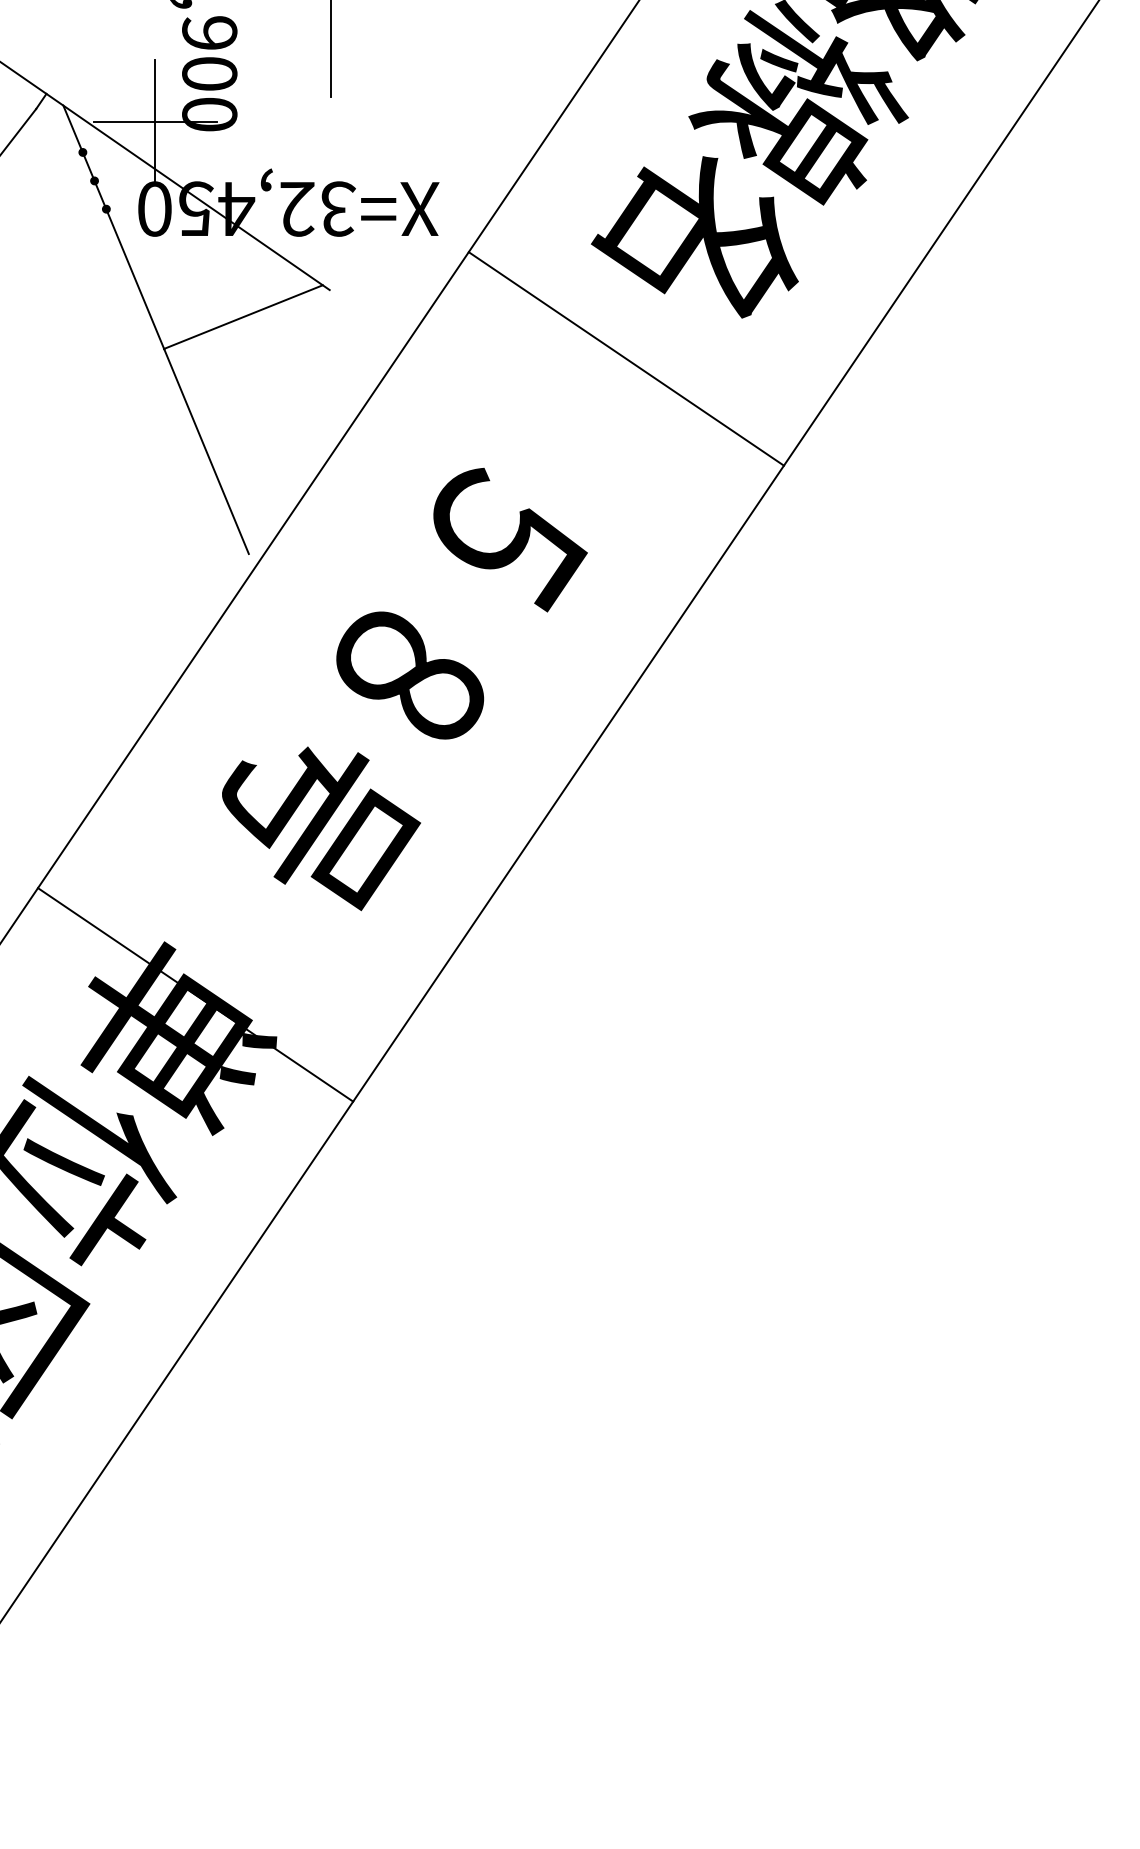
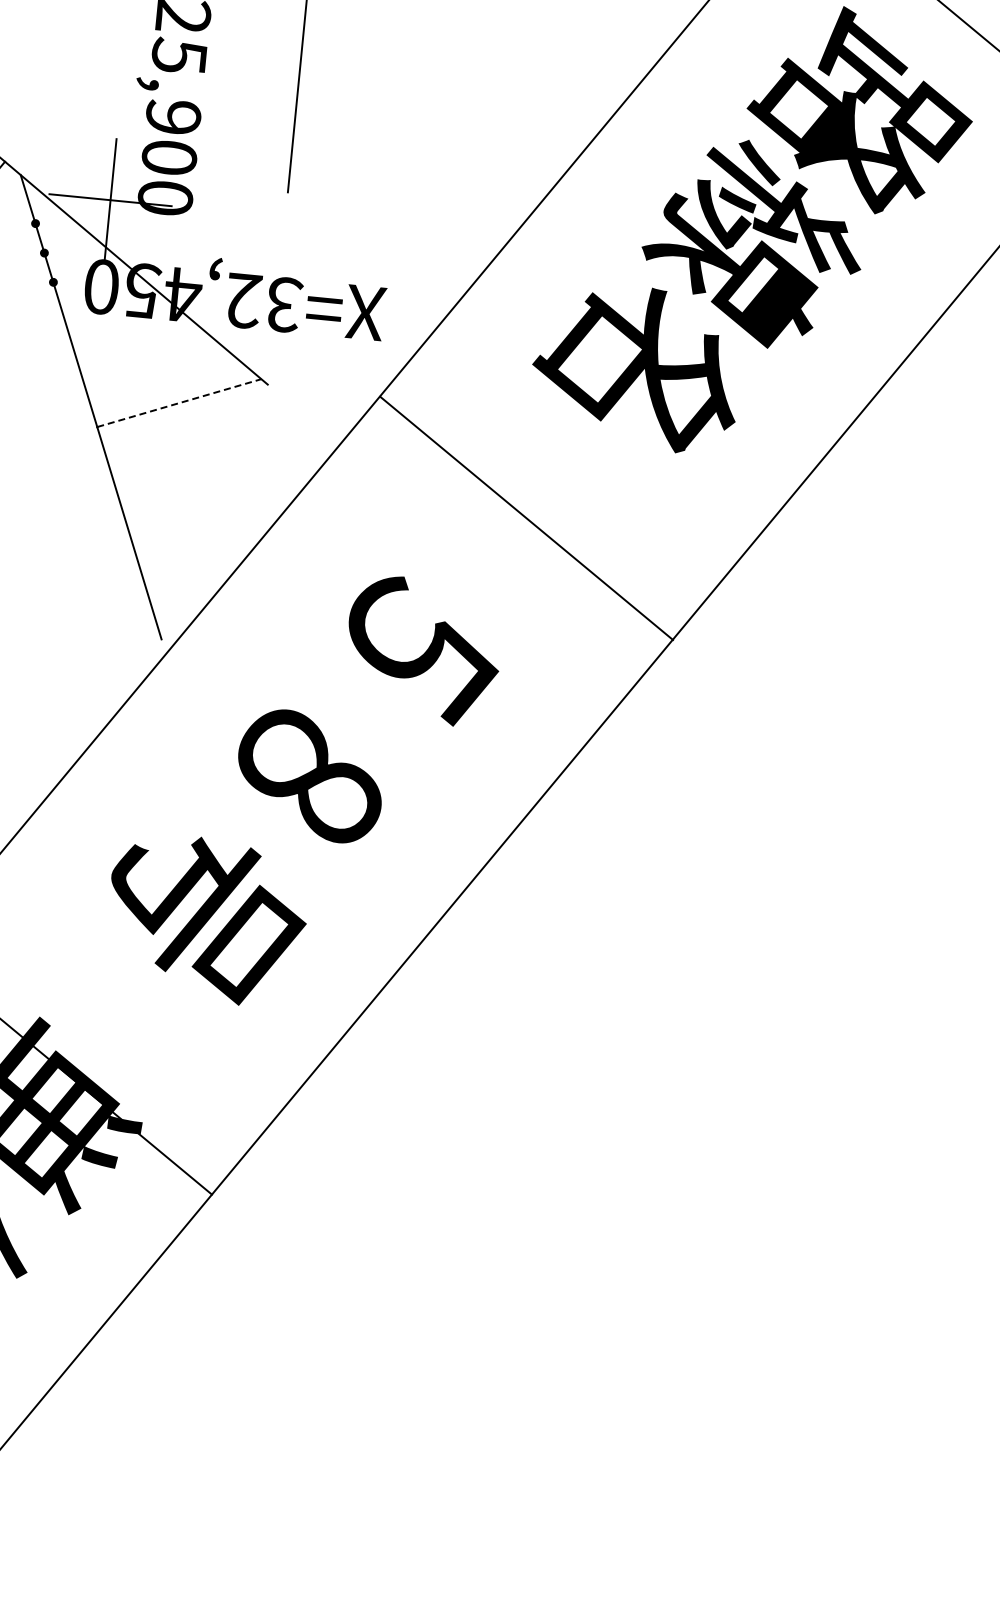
line: (243, 316) -> (179, 402), solid -> dashed
line: (625, 358) -> (525, 517), moved

